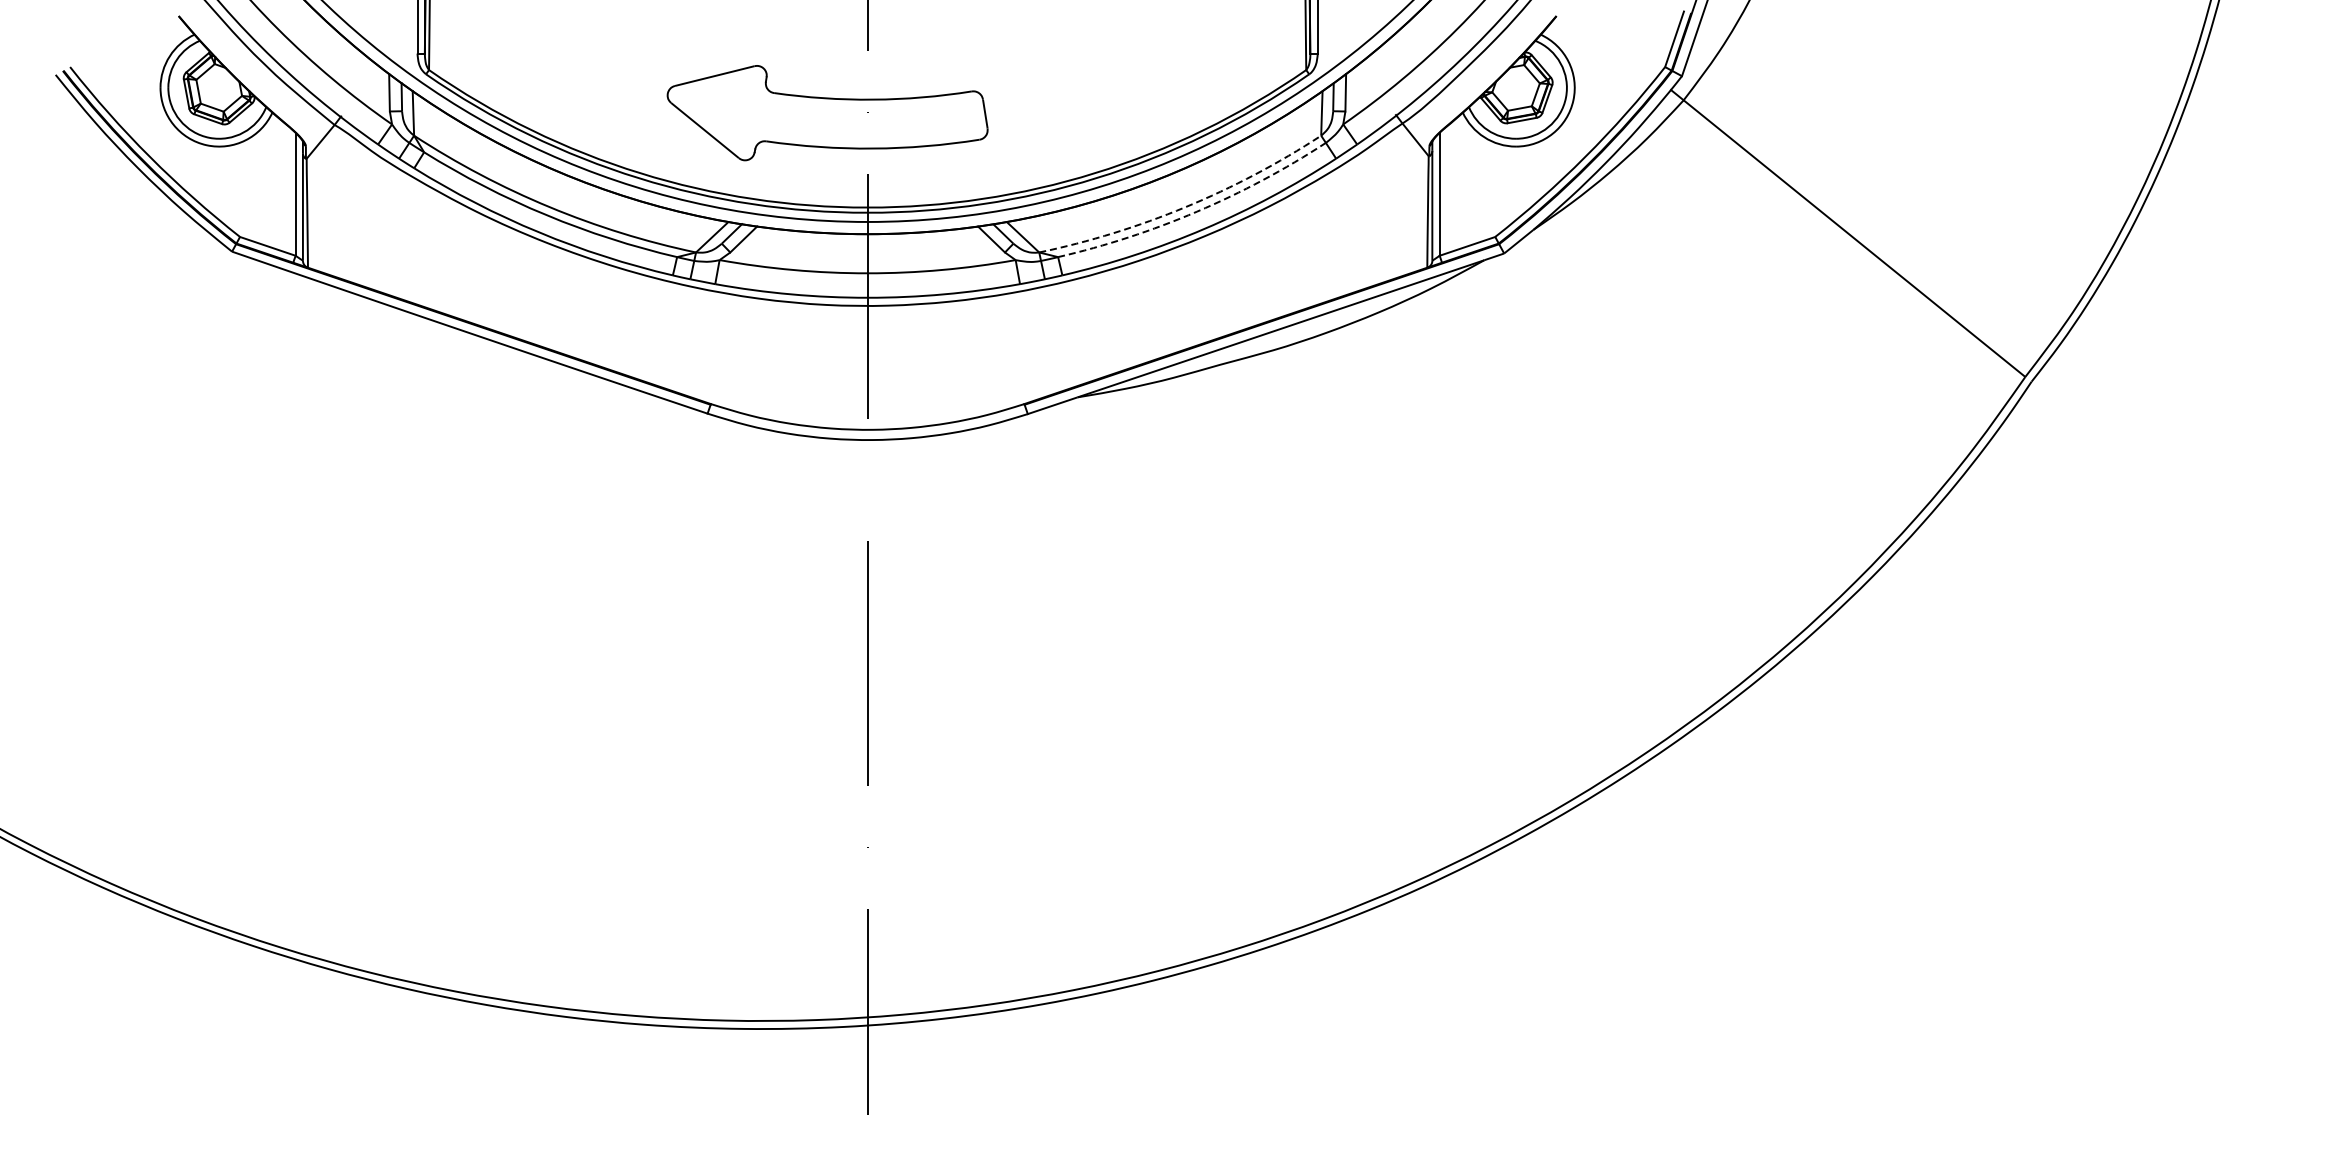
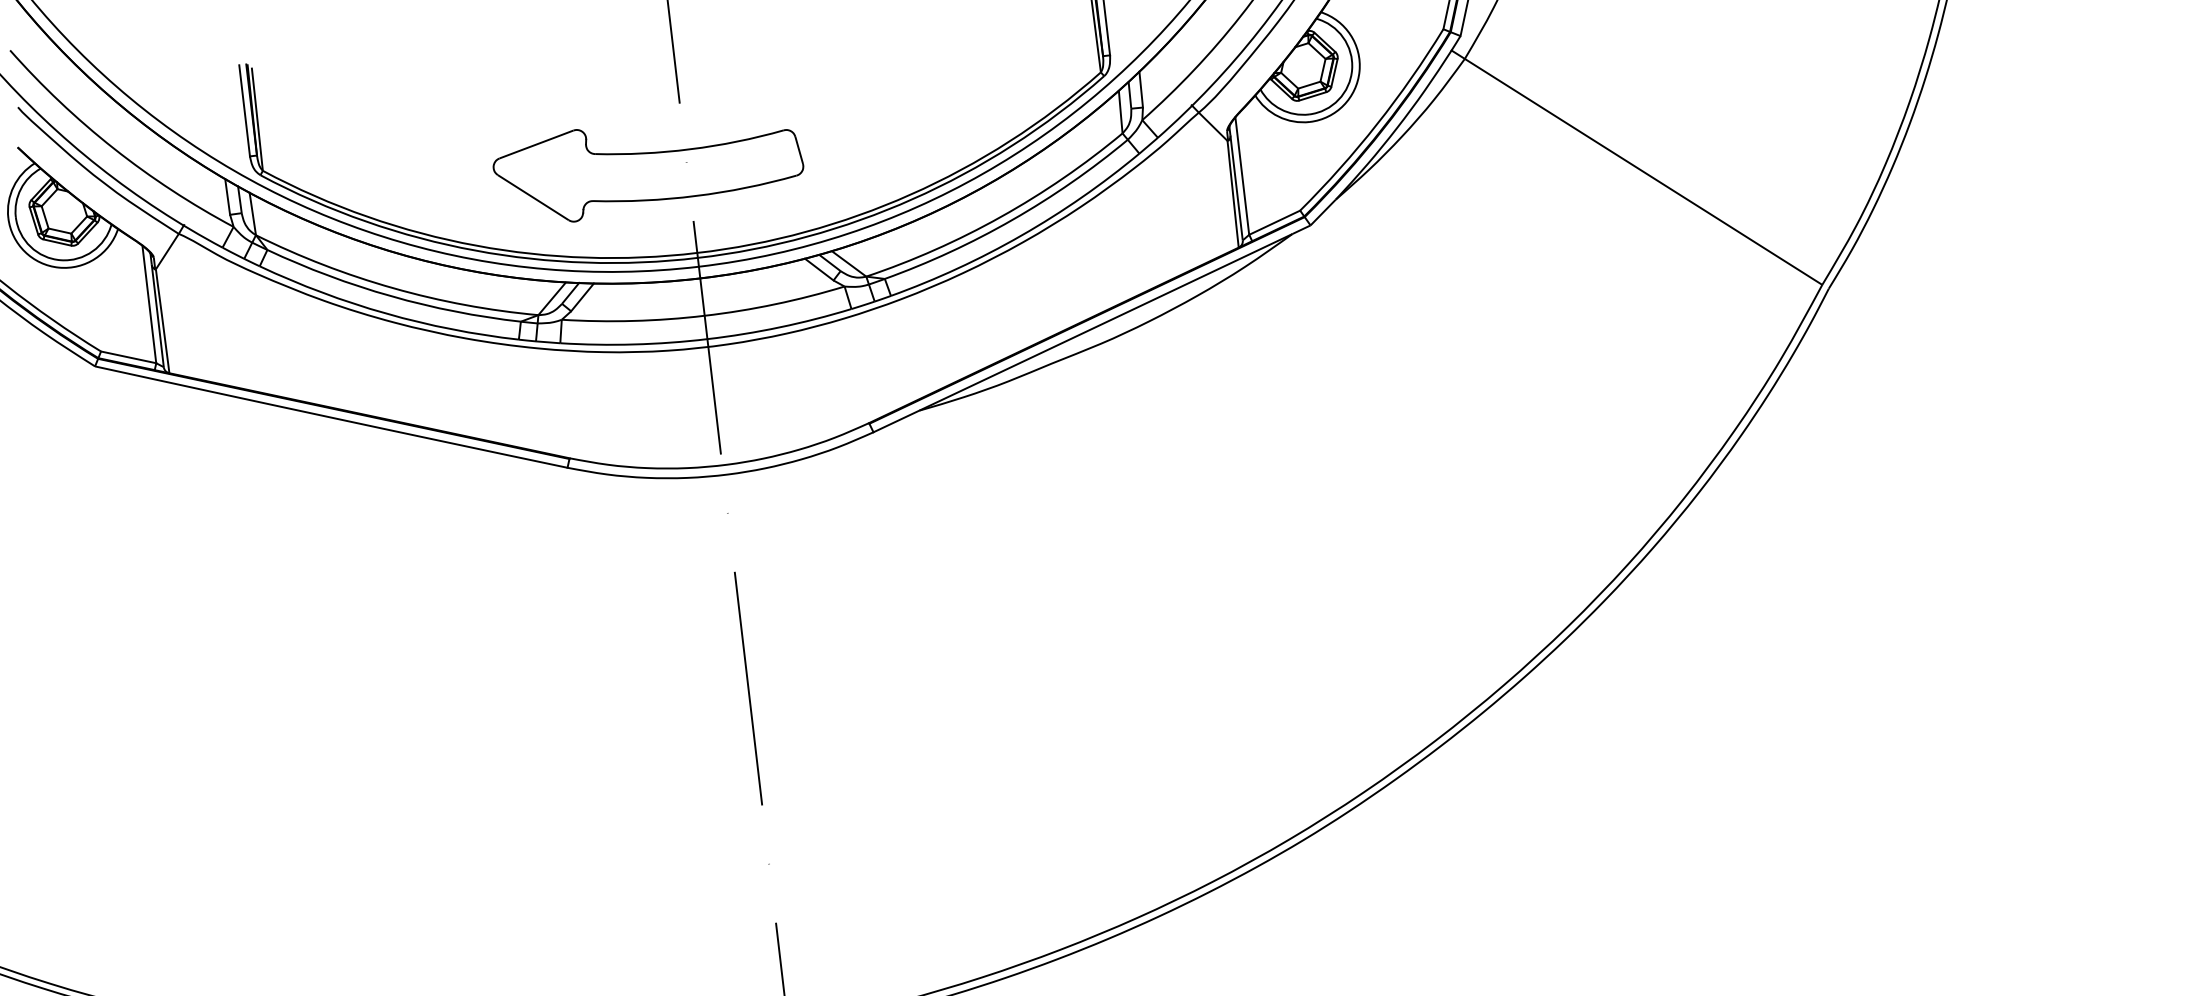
arc: (1185, 207) -> (1000, 217), dashed -> solid
arc: (1197, 211) -> (1012, 219), dashed -> solid

